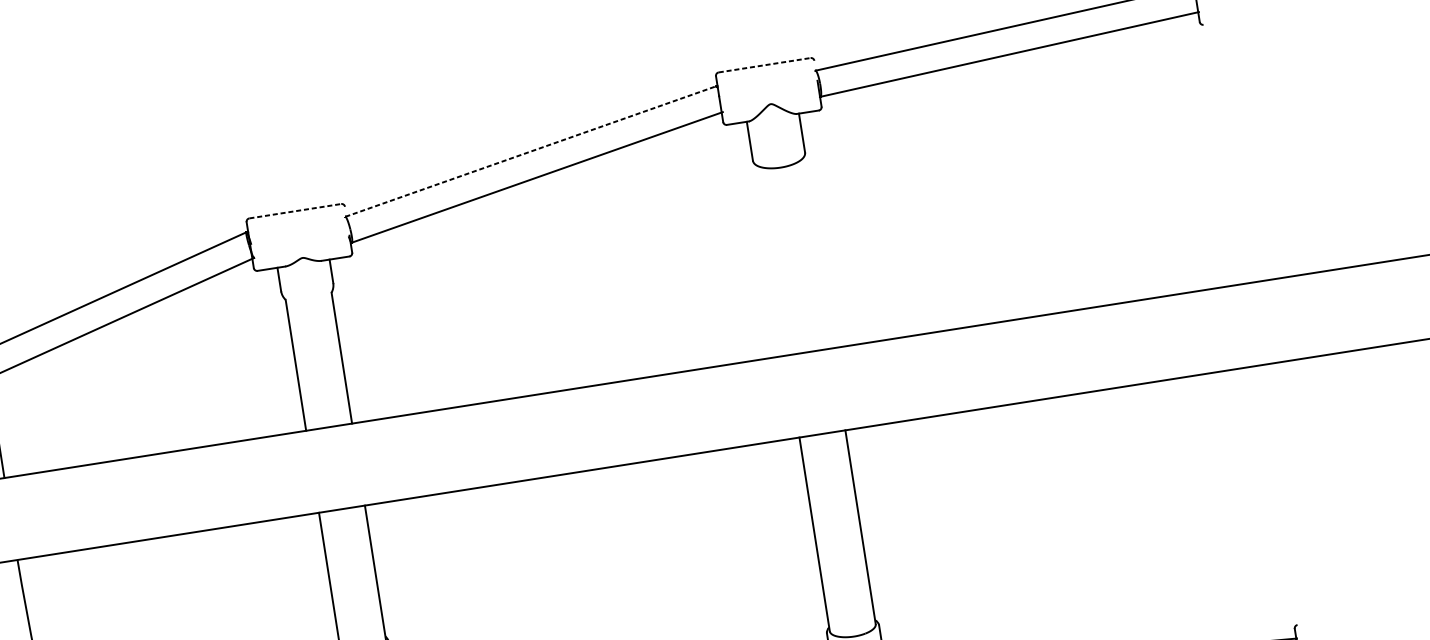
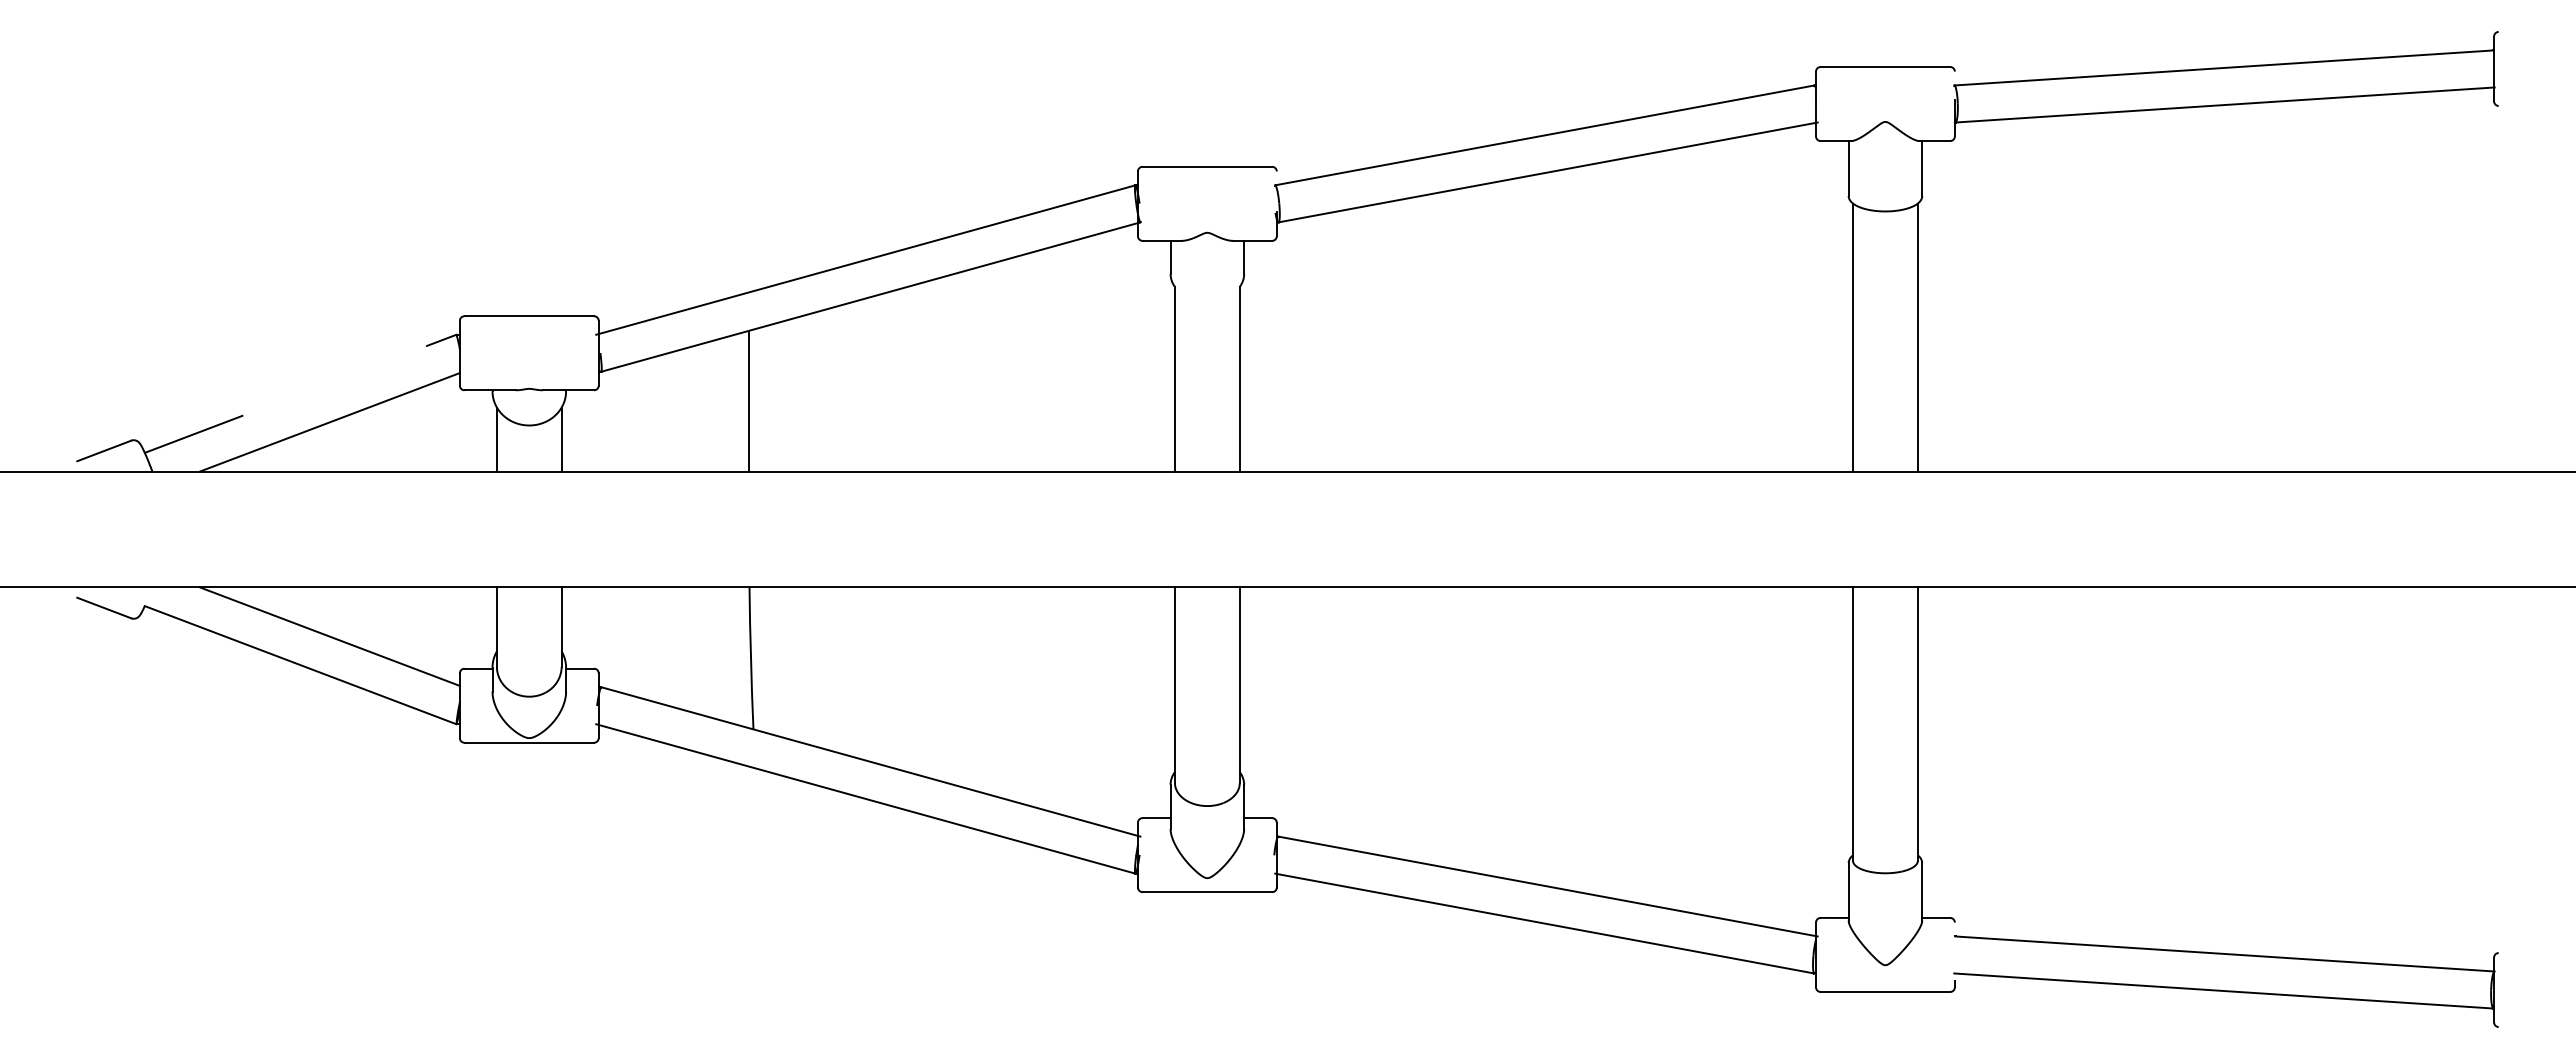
line: (764, 65) -> (1885, 67), dashed -> solid
line: (531, 151) -> (1545, 135), dashed -> solid
line: (295, 210) -> (1207, 166), dashed -> solid
line: (817, 253) -> (1917, 337), added
line: (772, 260) -> (1853, 337), added

